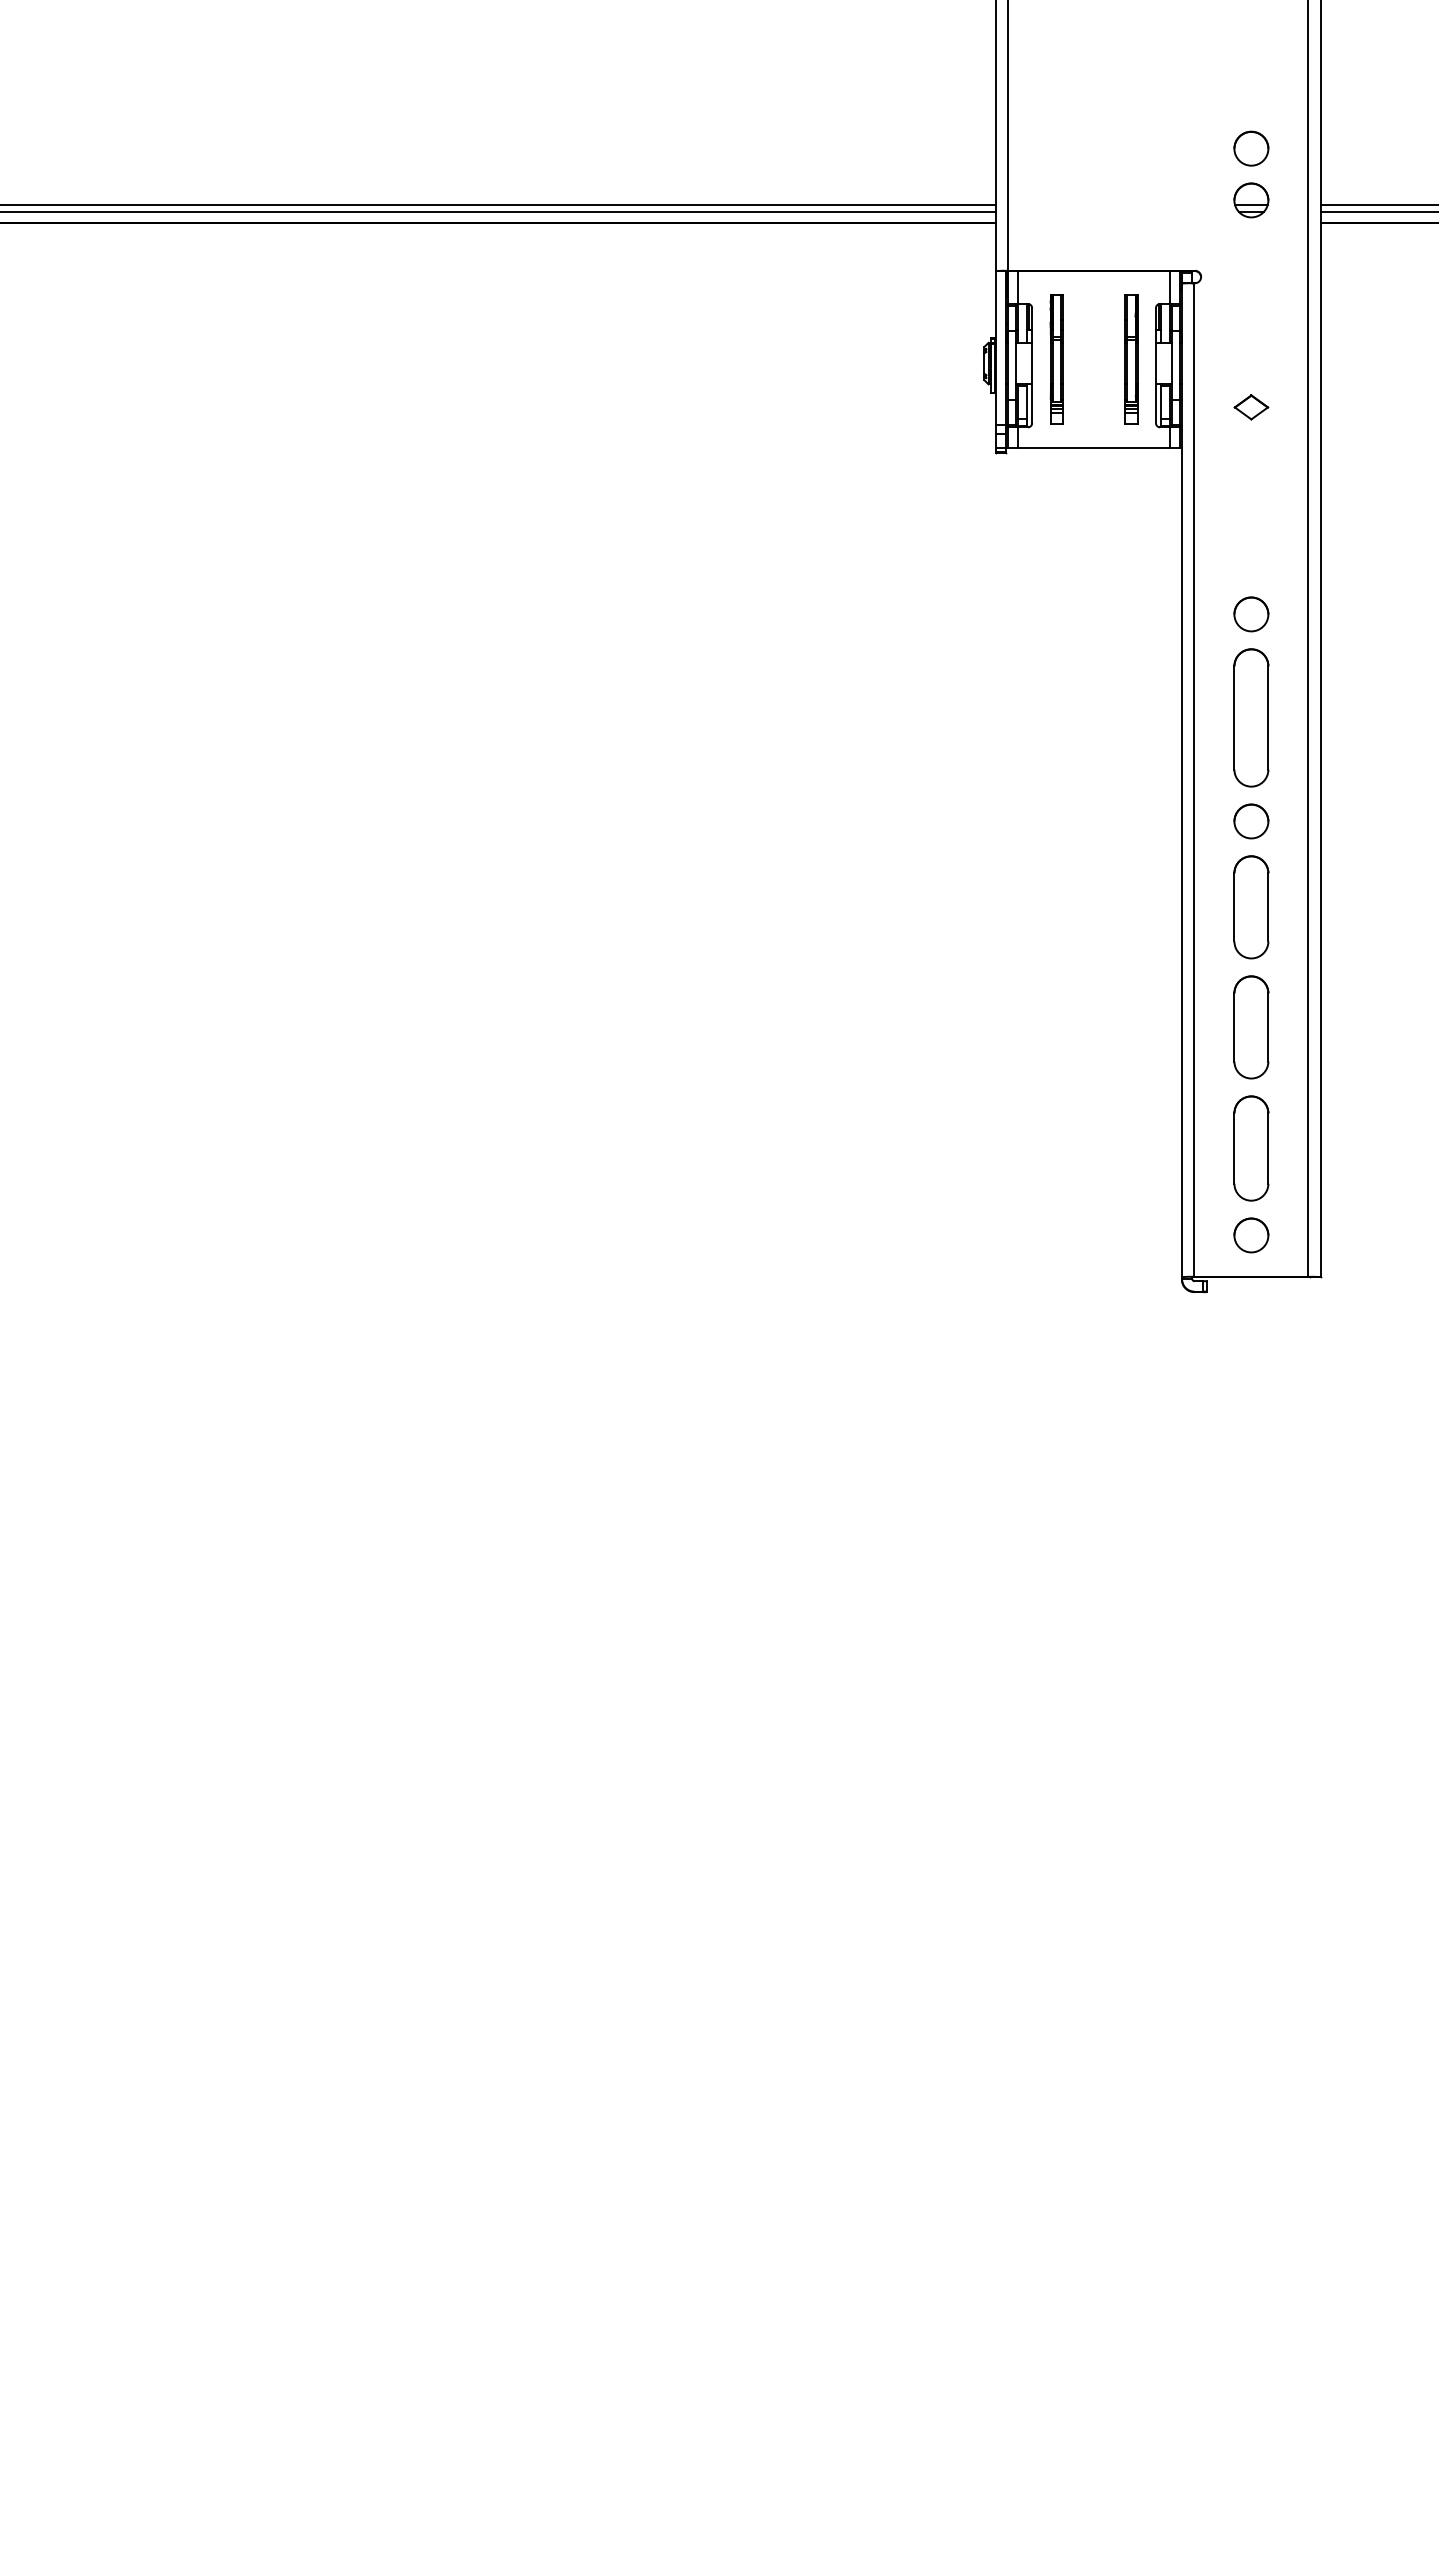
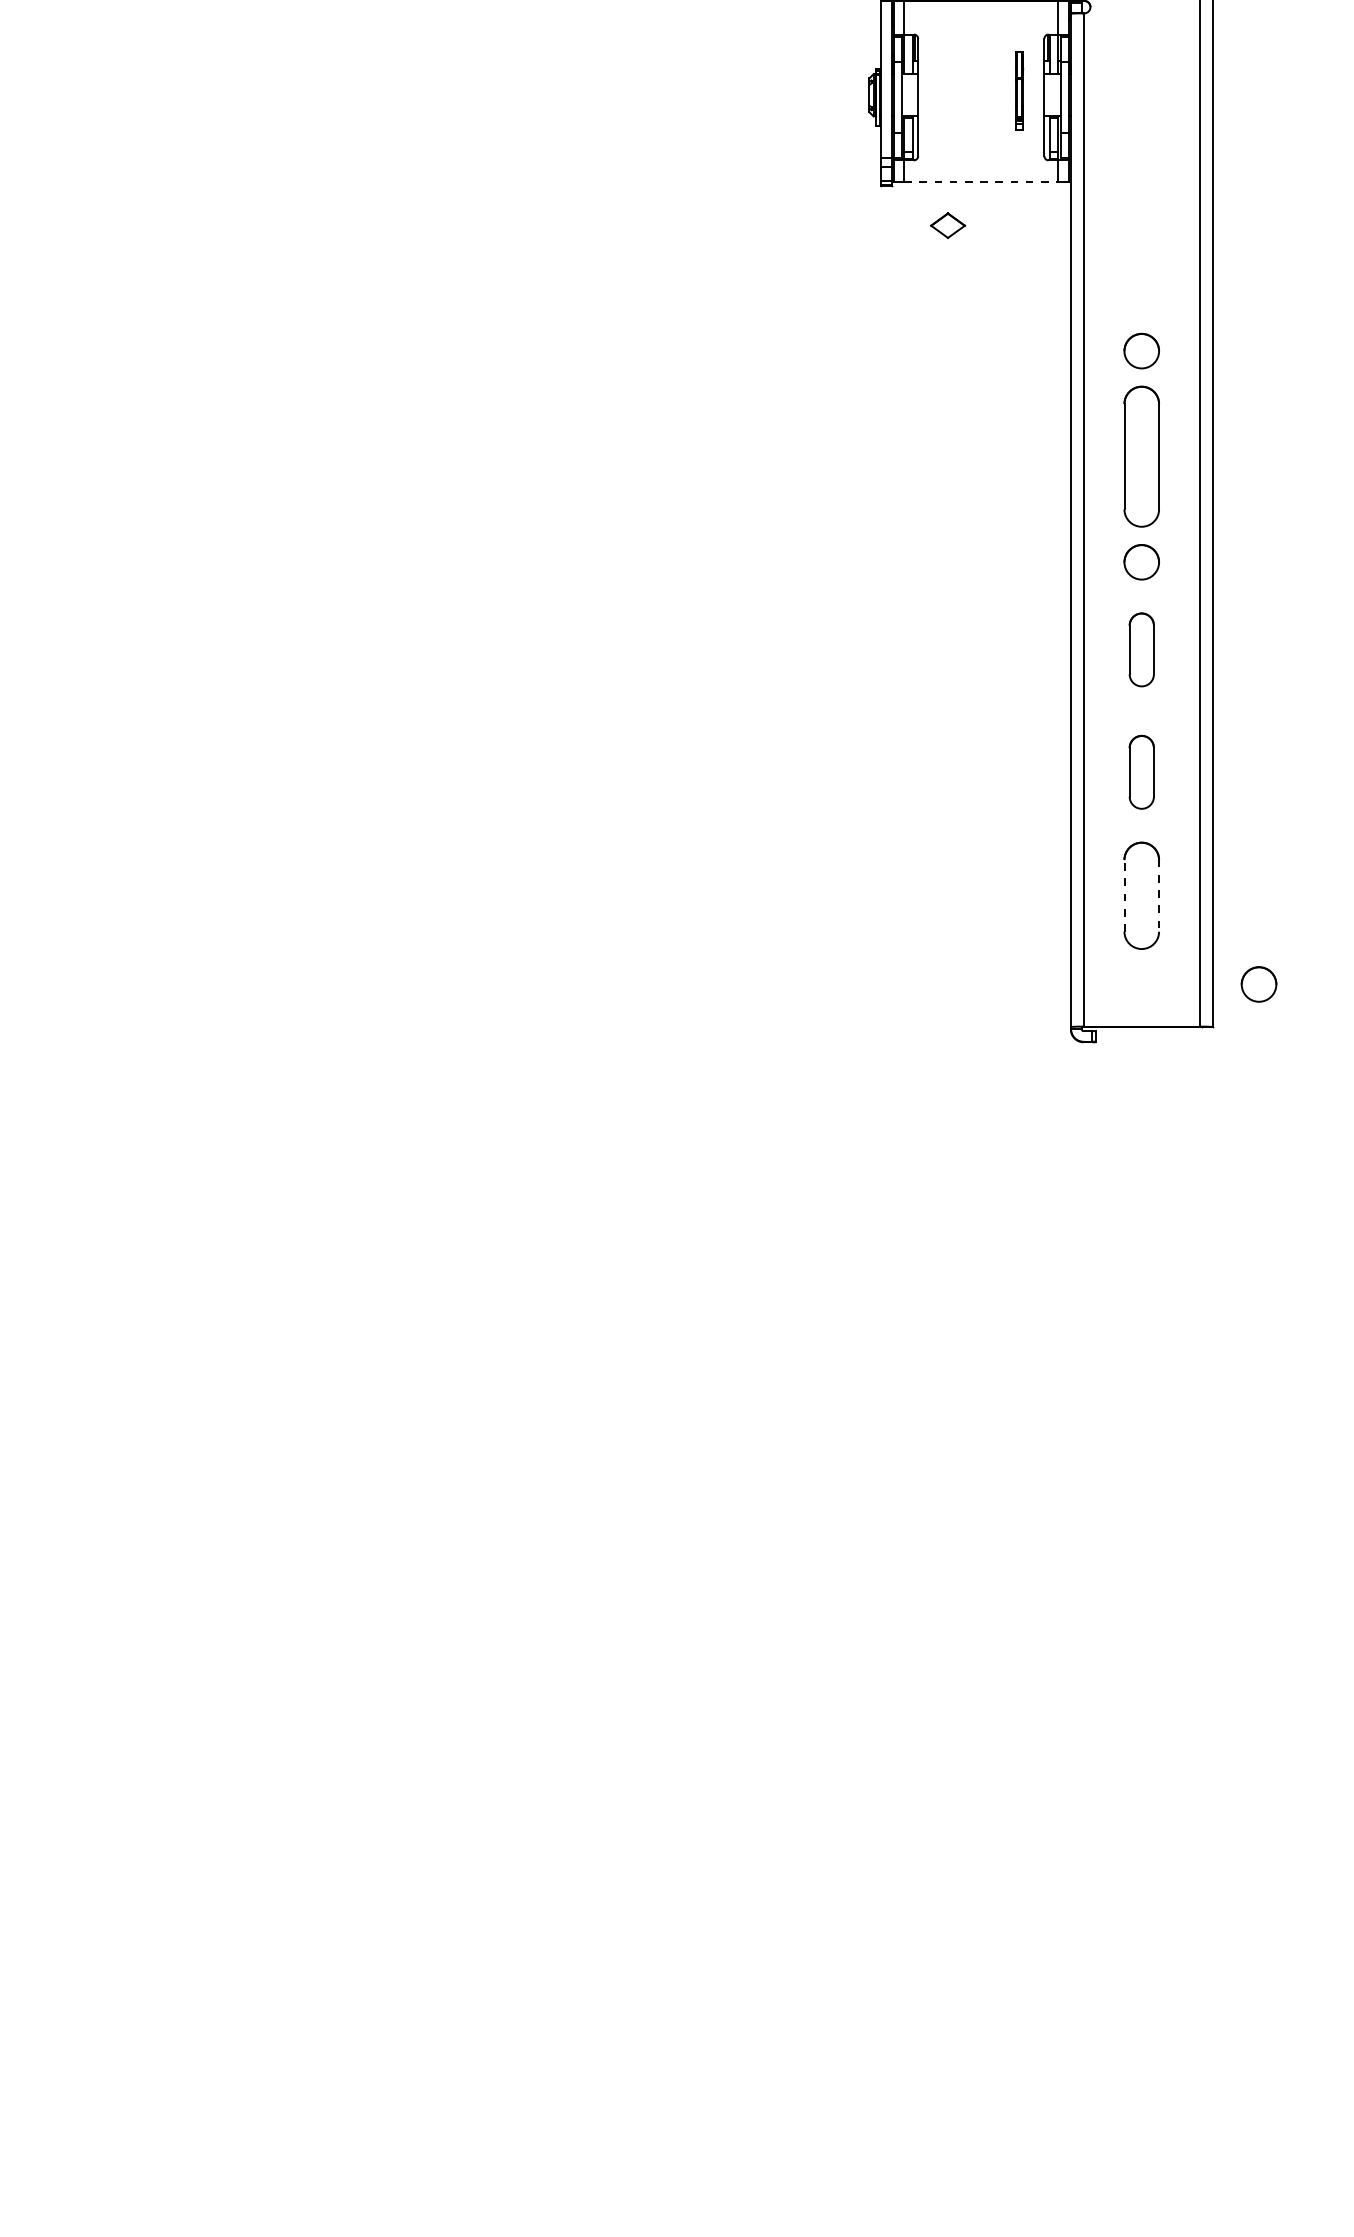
part: (1056, 359) -> (943, 91), removed
part: (1131, 359) -> (1019, 91), size x0.6
part: (1251, 407) -> (948, 225), moved
line: (1094, 448) -> (981, 181), solid -> dashed
part: (1251, 907) -> (1141, 650), size x0.7
part: (1251, 1027) -> (1141, 772), size x0.7
line: (1234, 1148) -> (1124, 895), solid -> dashed
line: (1268, 1148) -> (1159, 895), solid -> dashed
part: (1251, 1235) -> (1259, 984), moved

